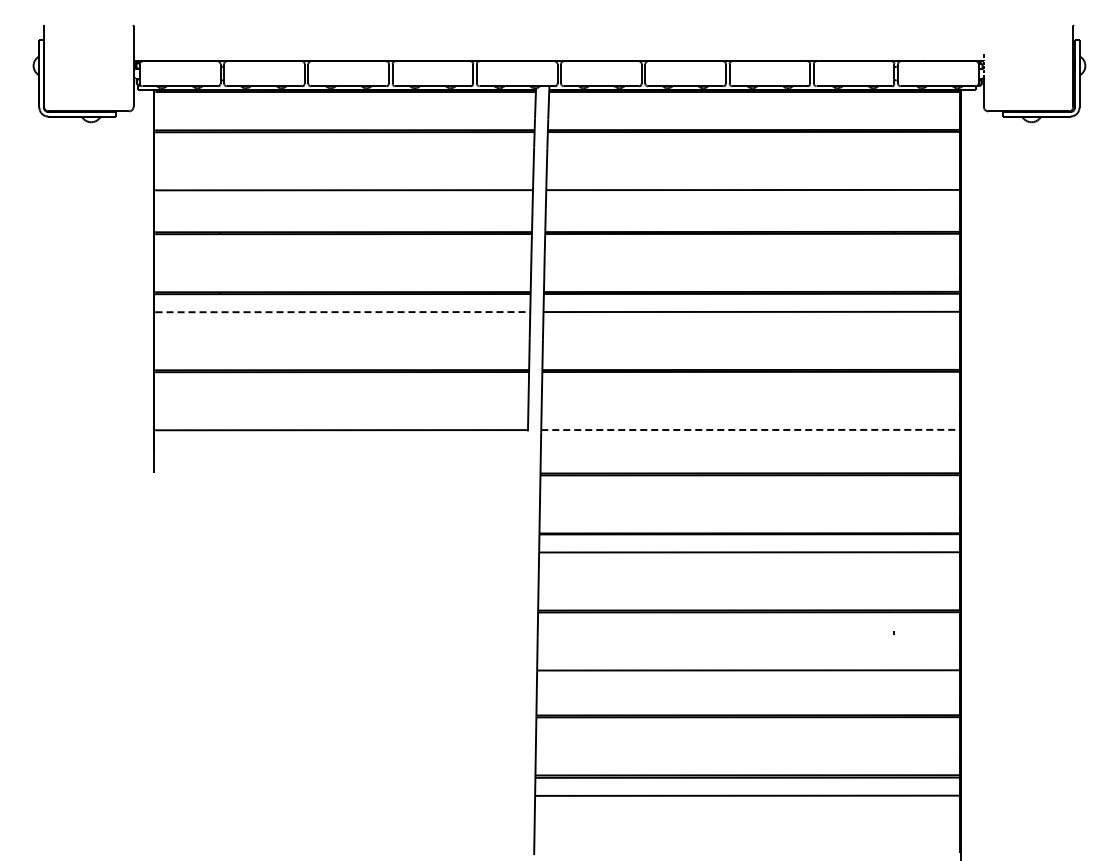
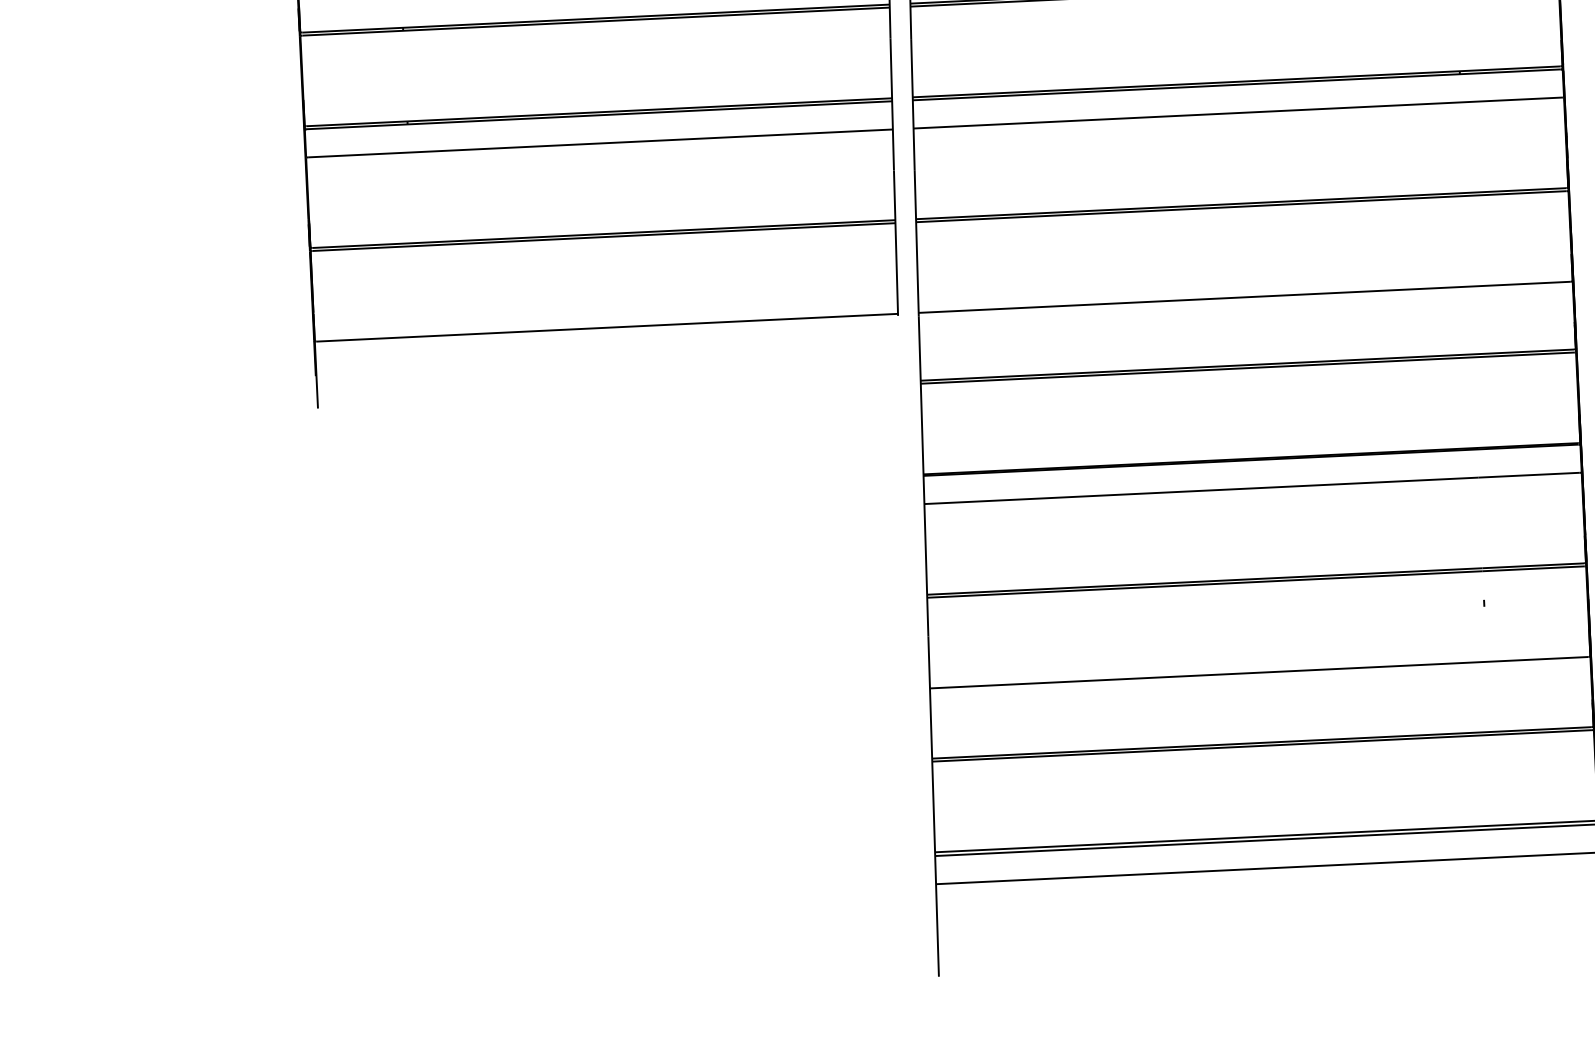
line: (343, 312) -> (601, 143), dashed -> solid
line: (750, 429) -> (1245, 296), dashed -> solid

